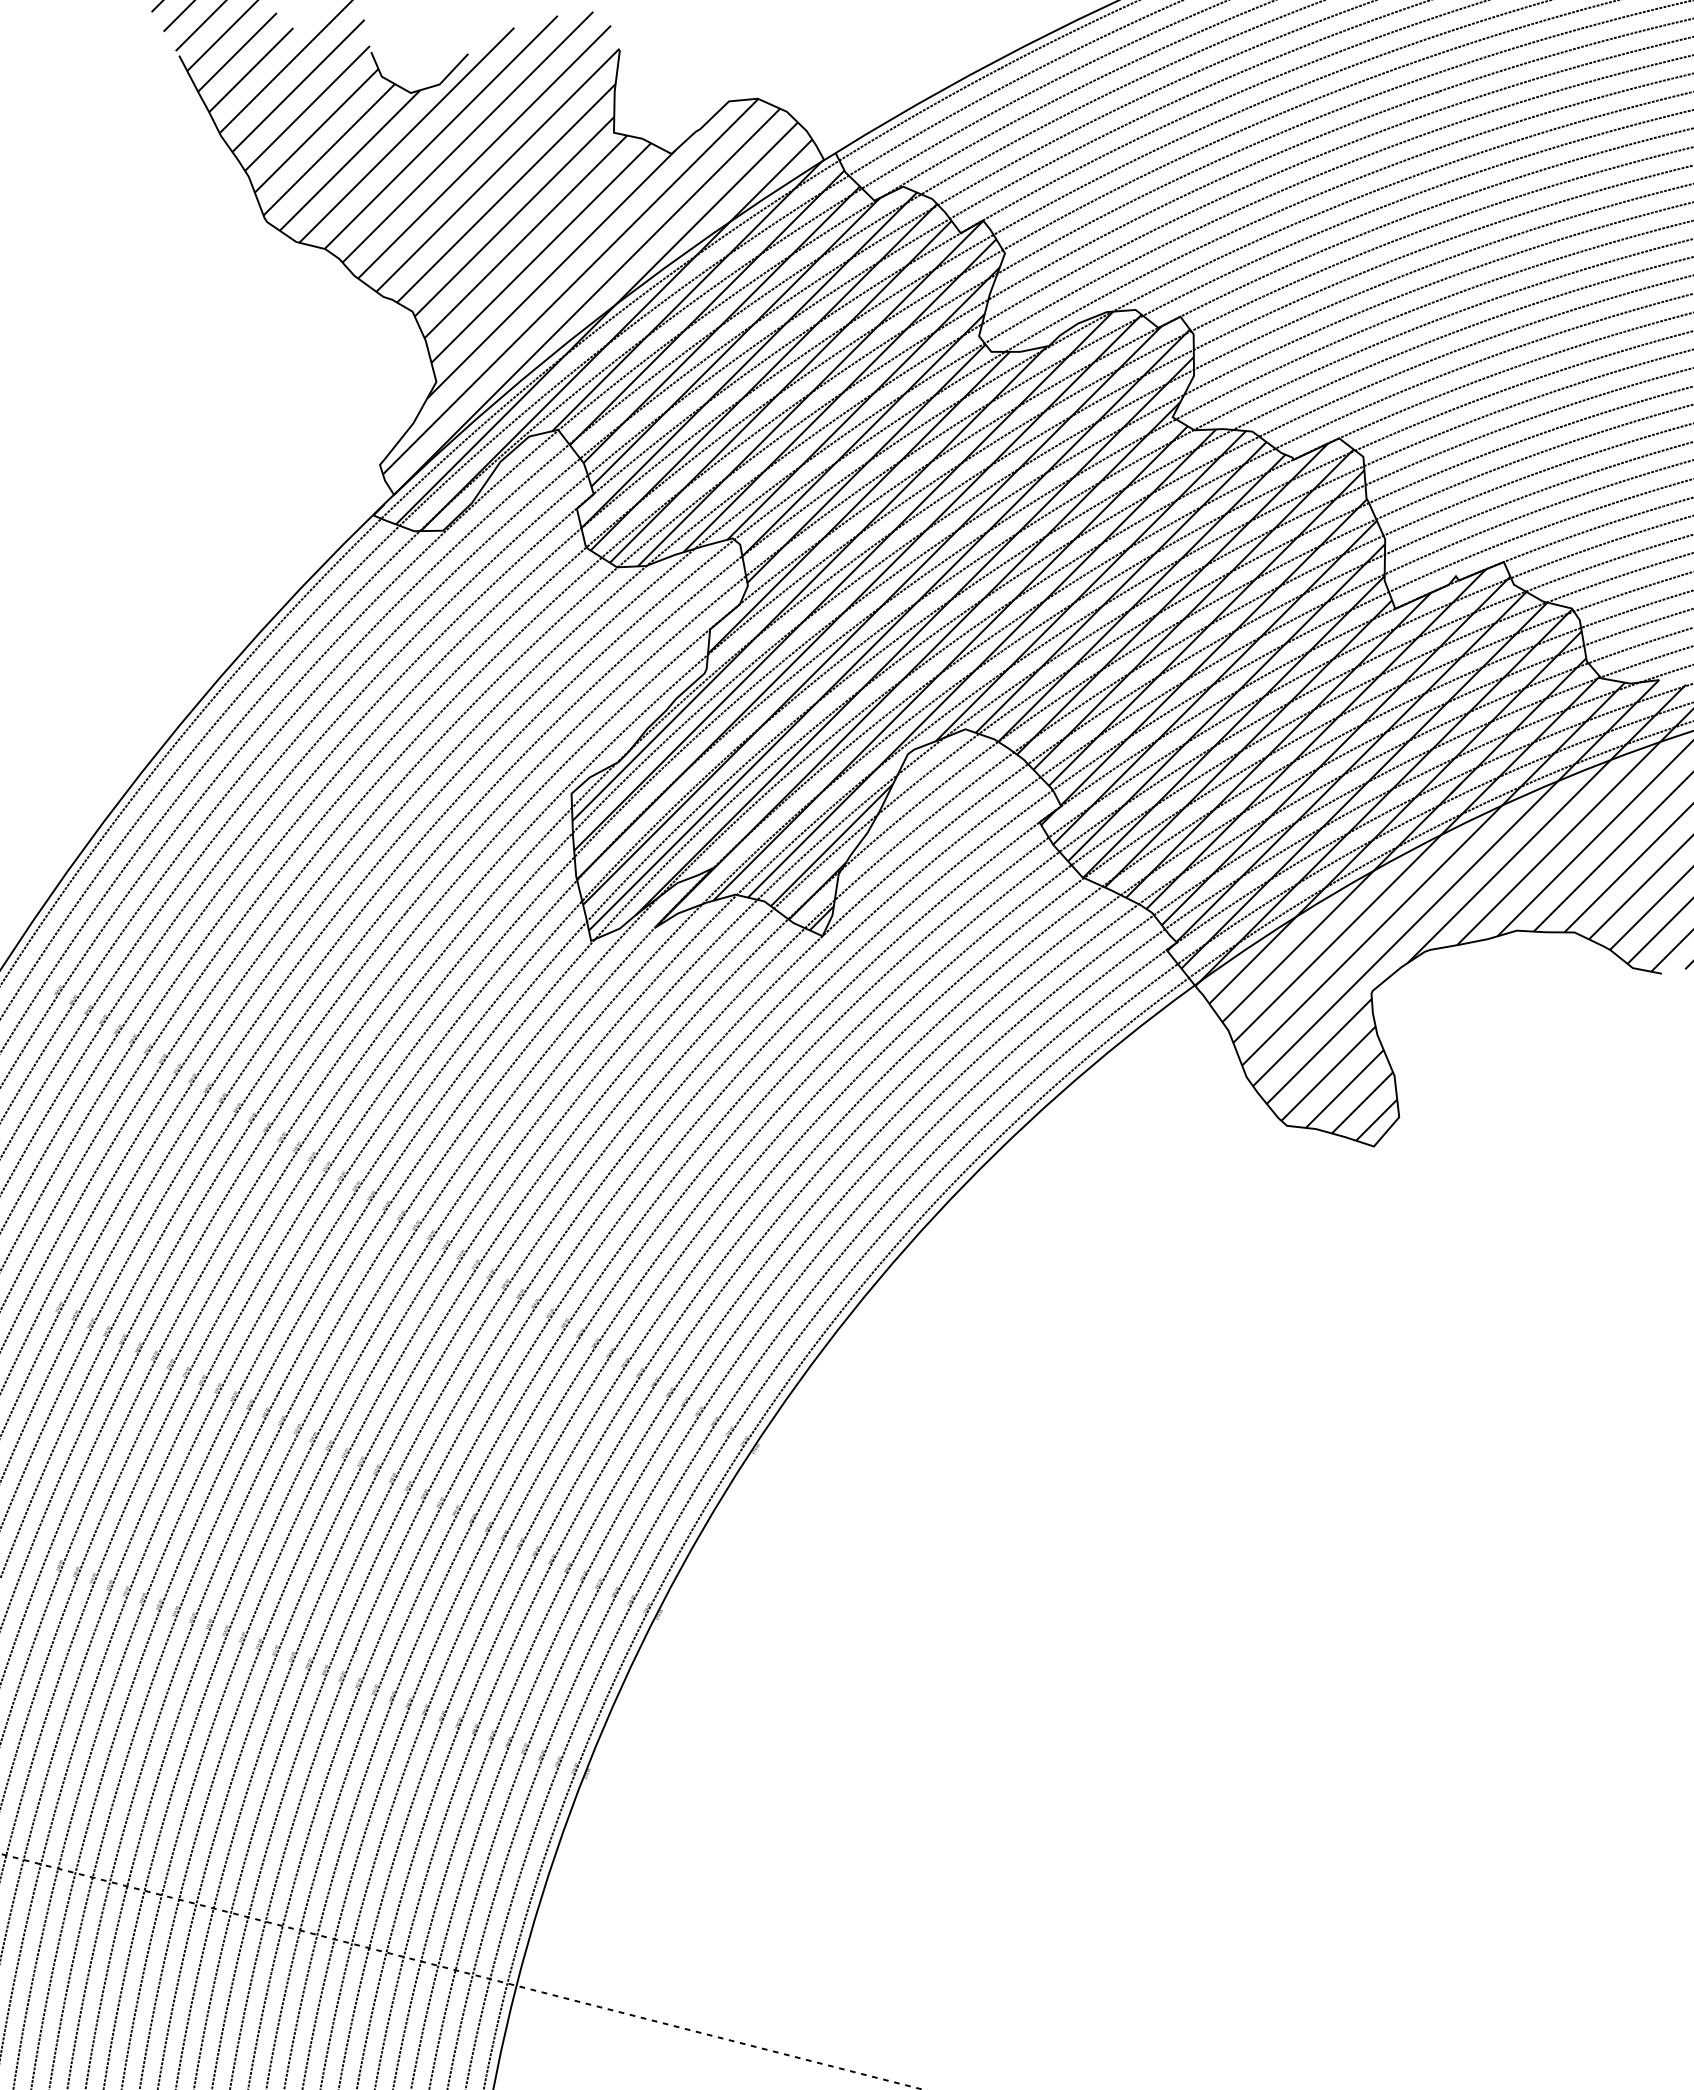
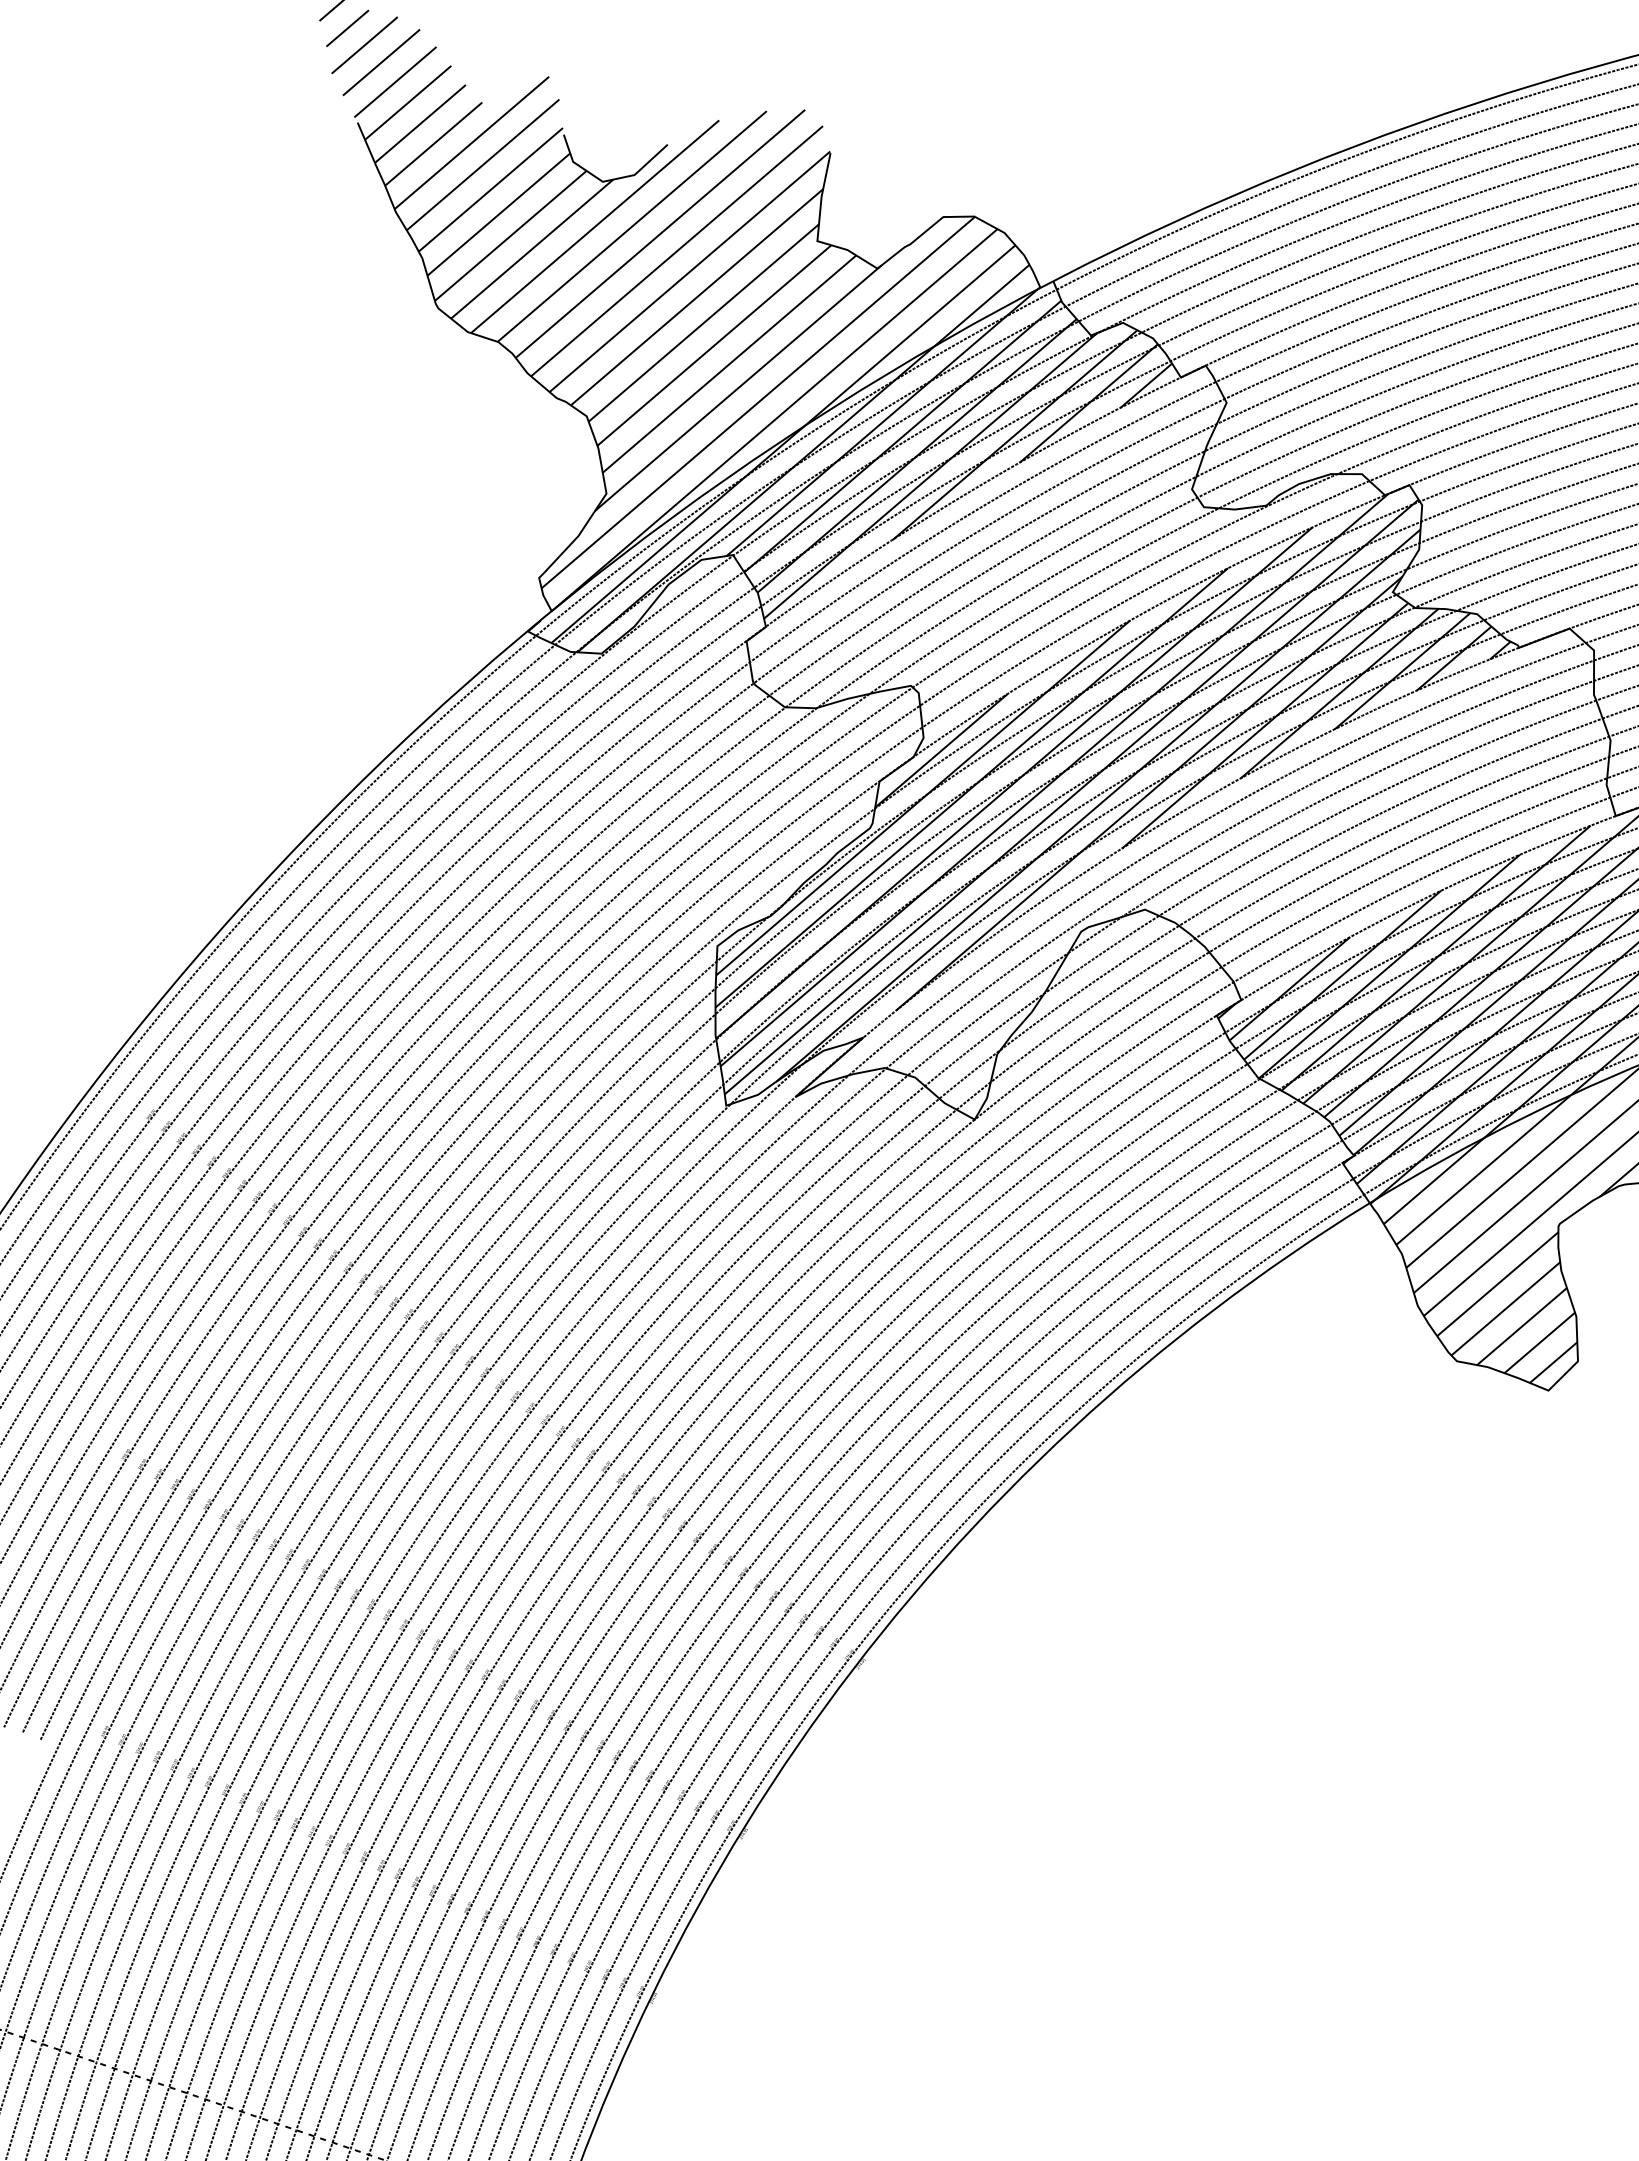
hatch: (861, 401) -> (1060, 549), removed
hatch: (1027, 686) -> (1215, 868), removed

